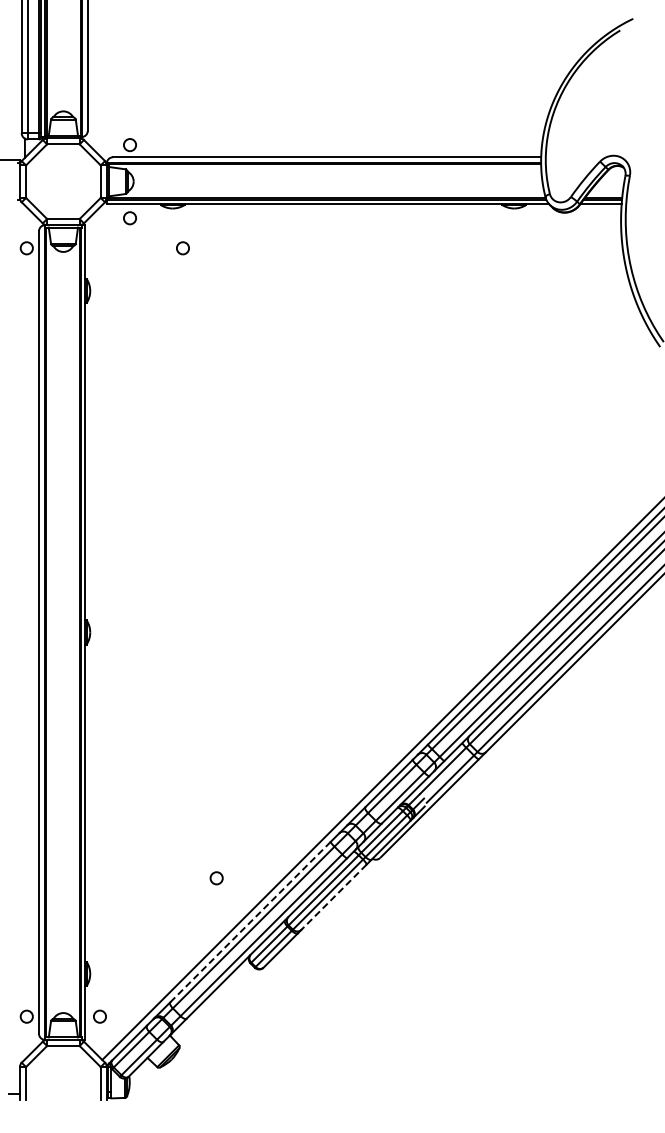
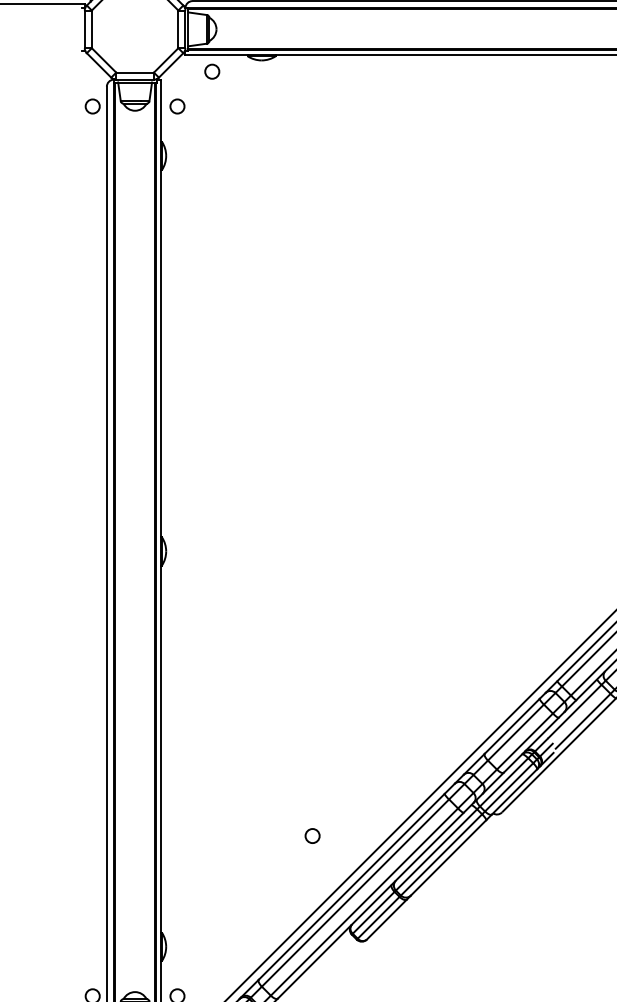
circle: (182, 248) -> (176, 106), moved
line: (334, 897) -> (449, 858), dashed -> solid
line: (250, 921) -> (351, 886), dashed -> solid

